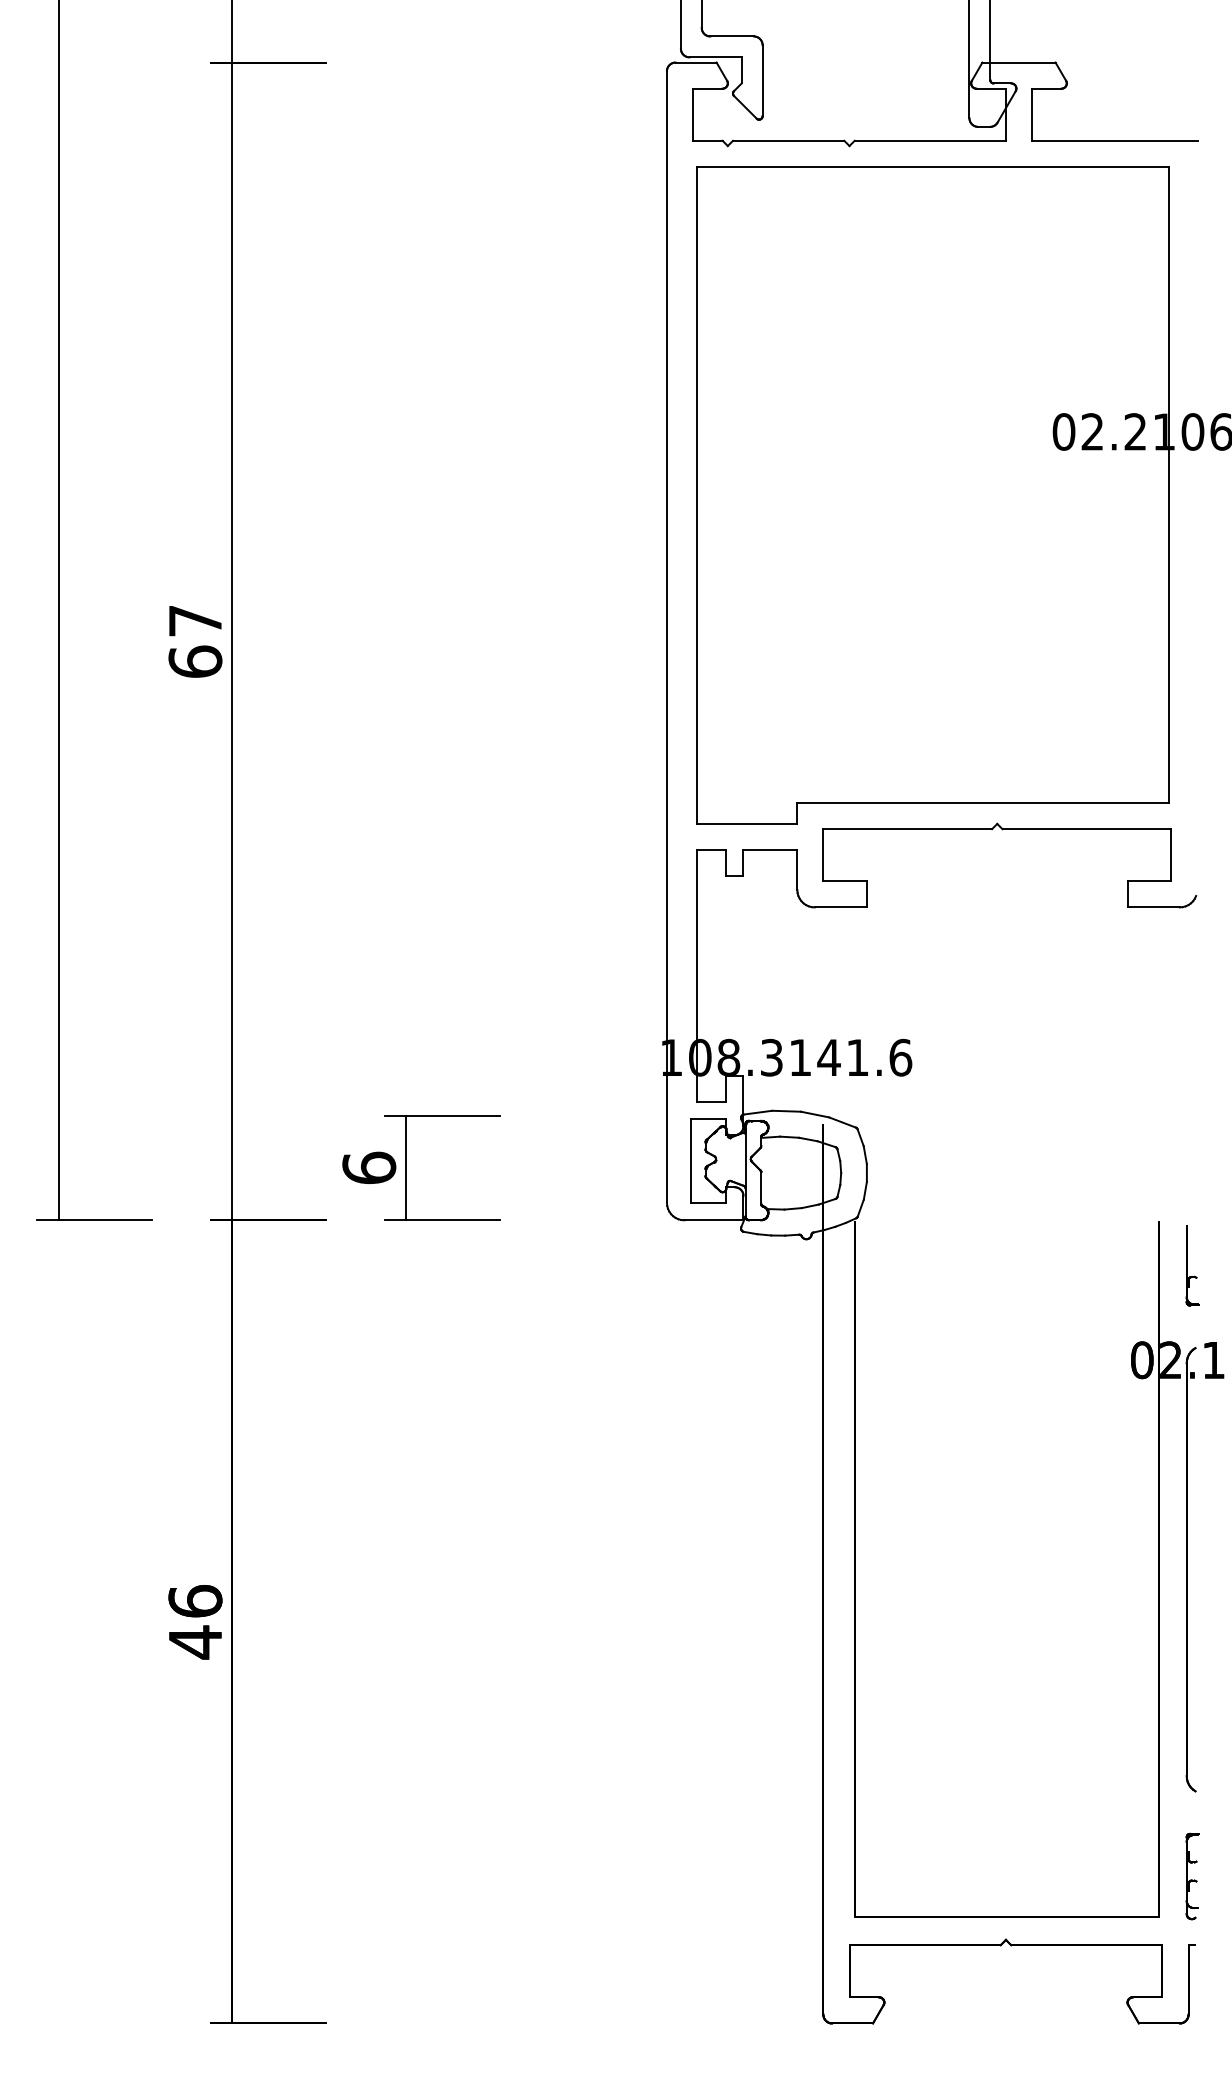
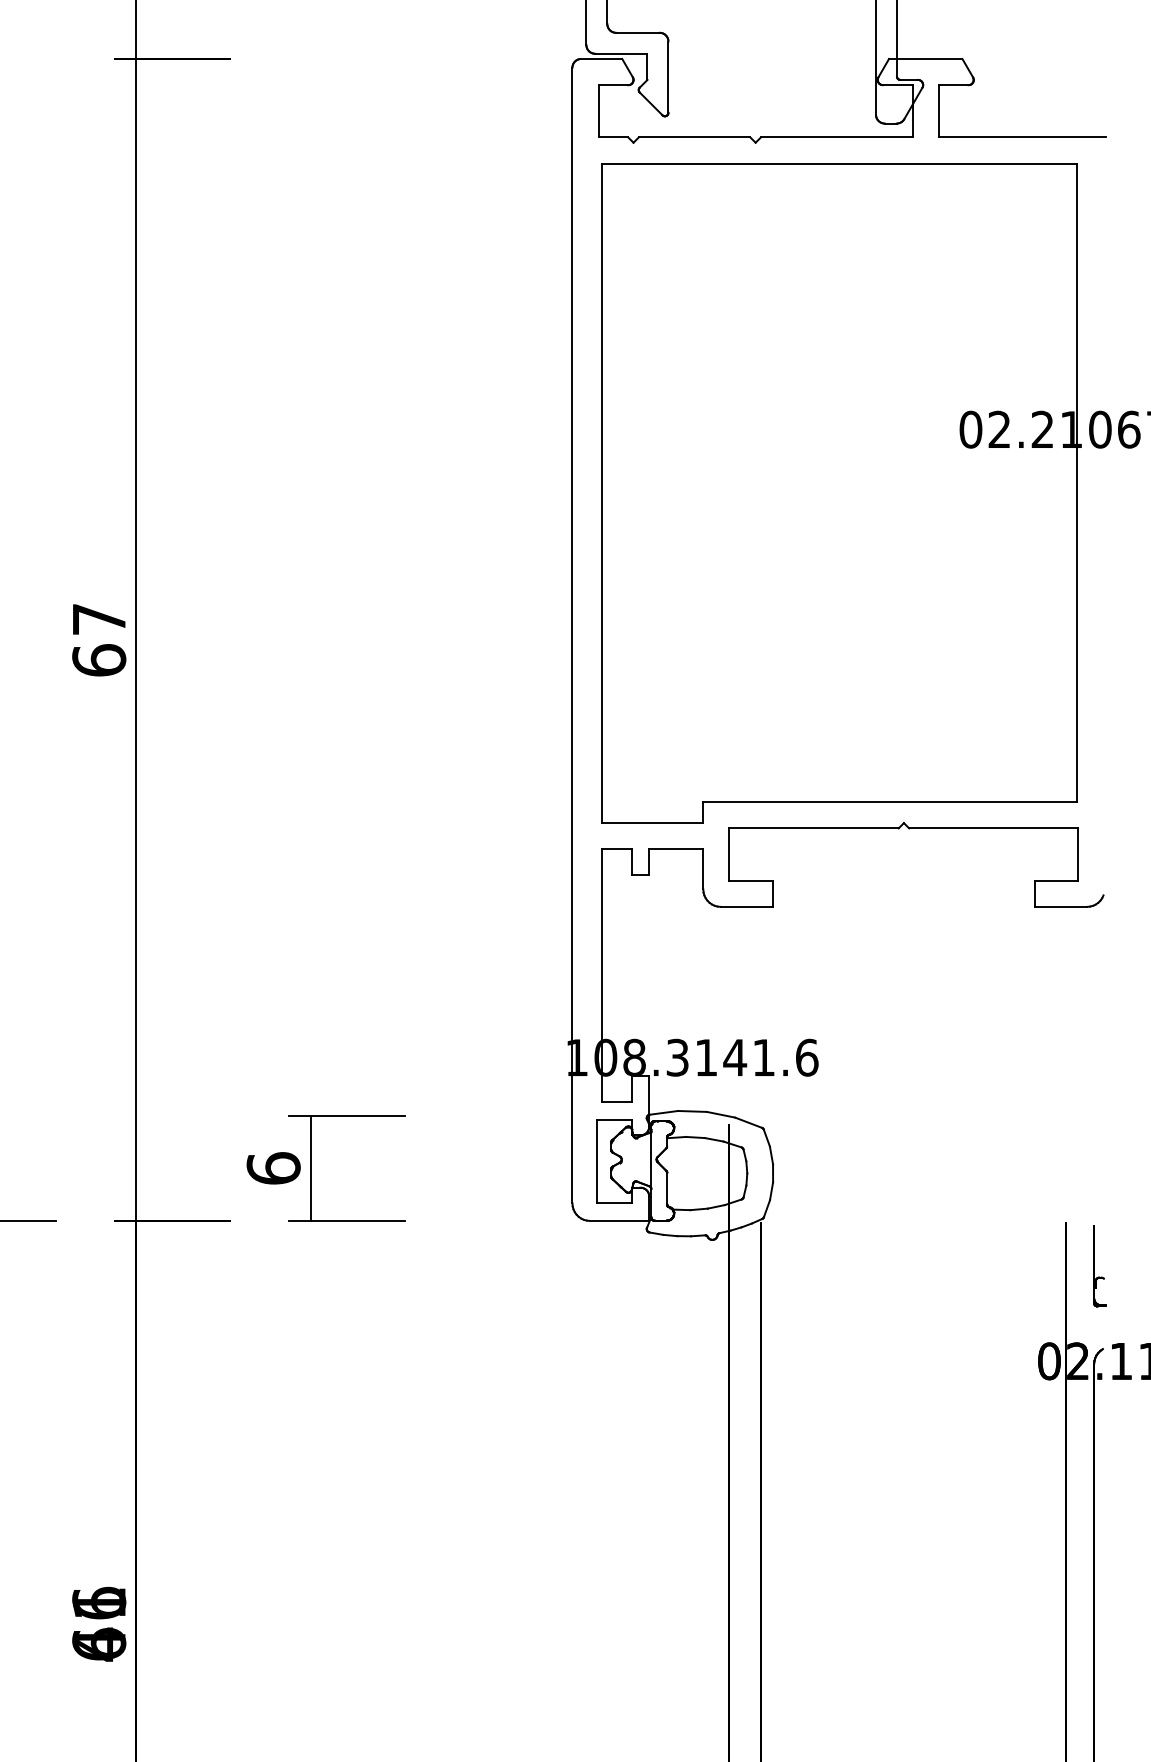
text: (195, 1622) -> (99, 1624), 46 -> 61

